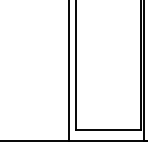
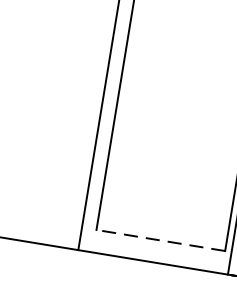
line: (107, 129) -> (159, 239), solid -> dashed

